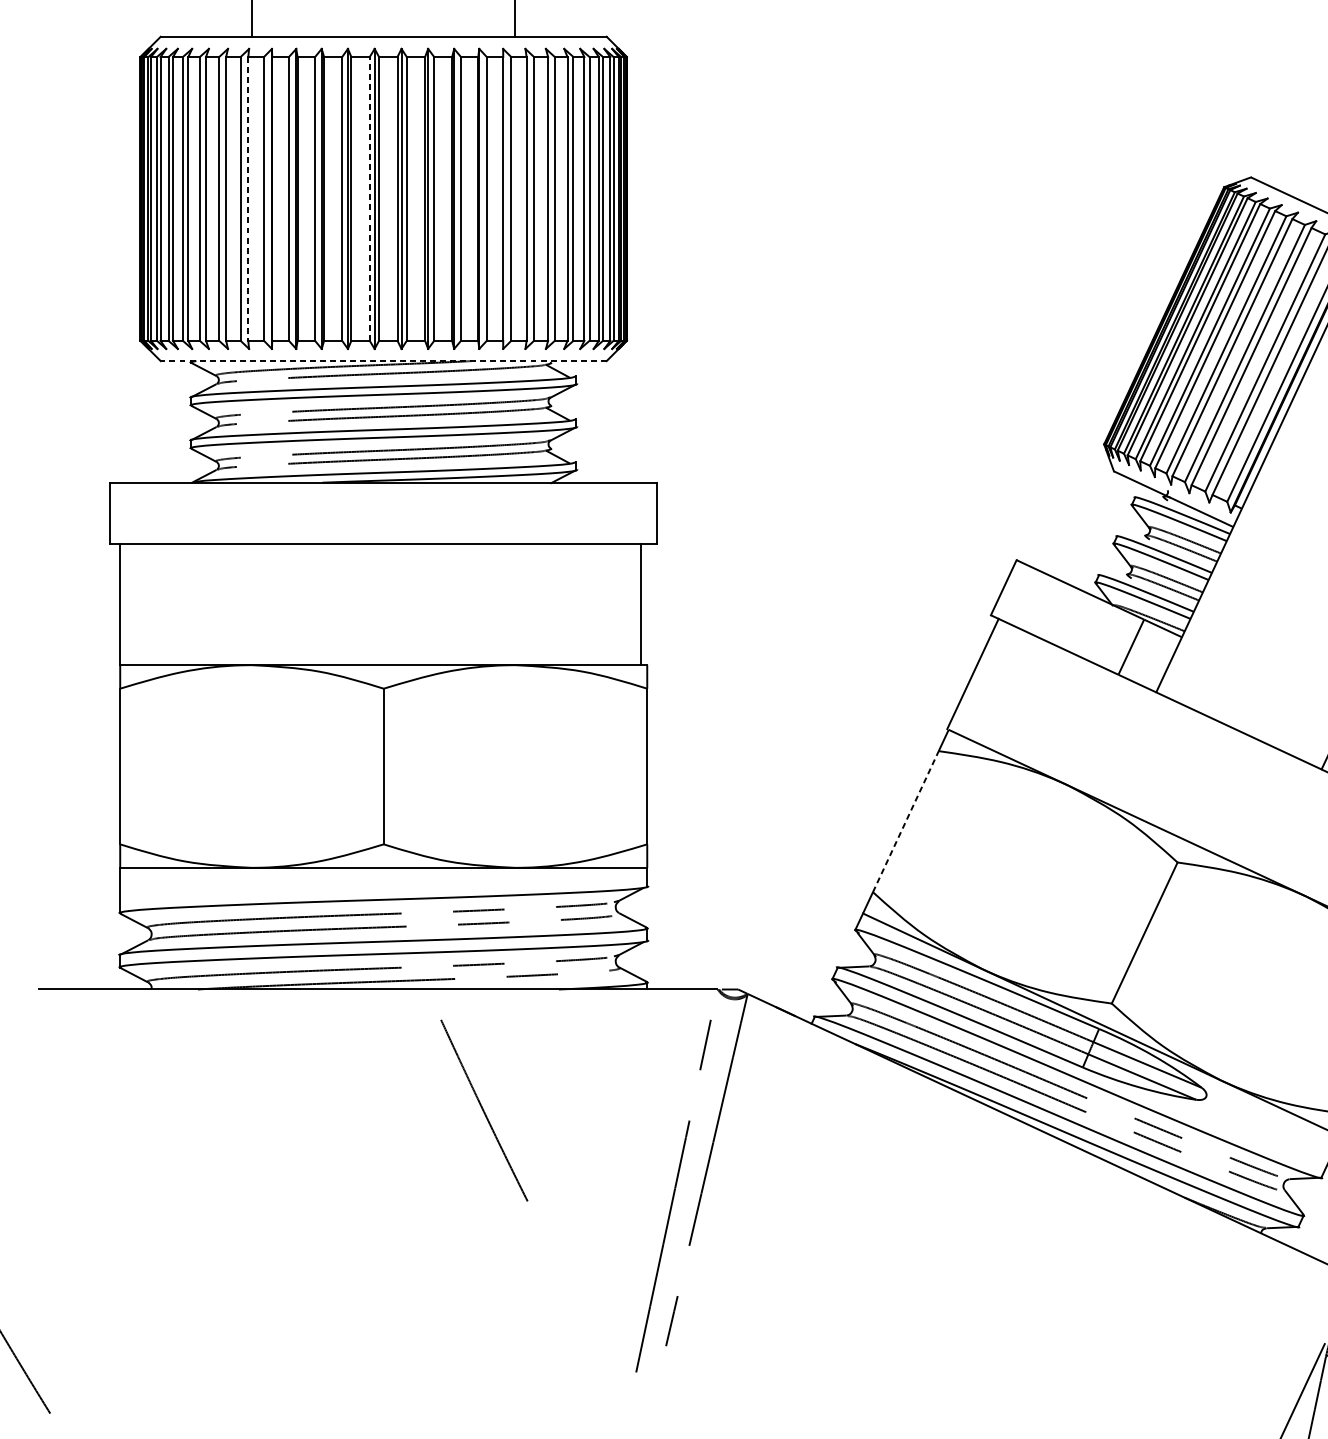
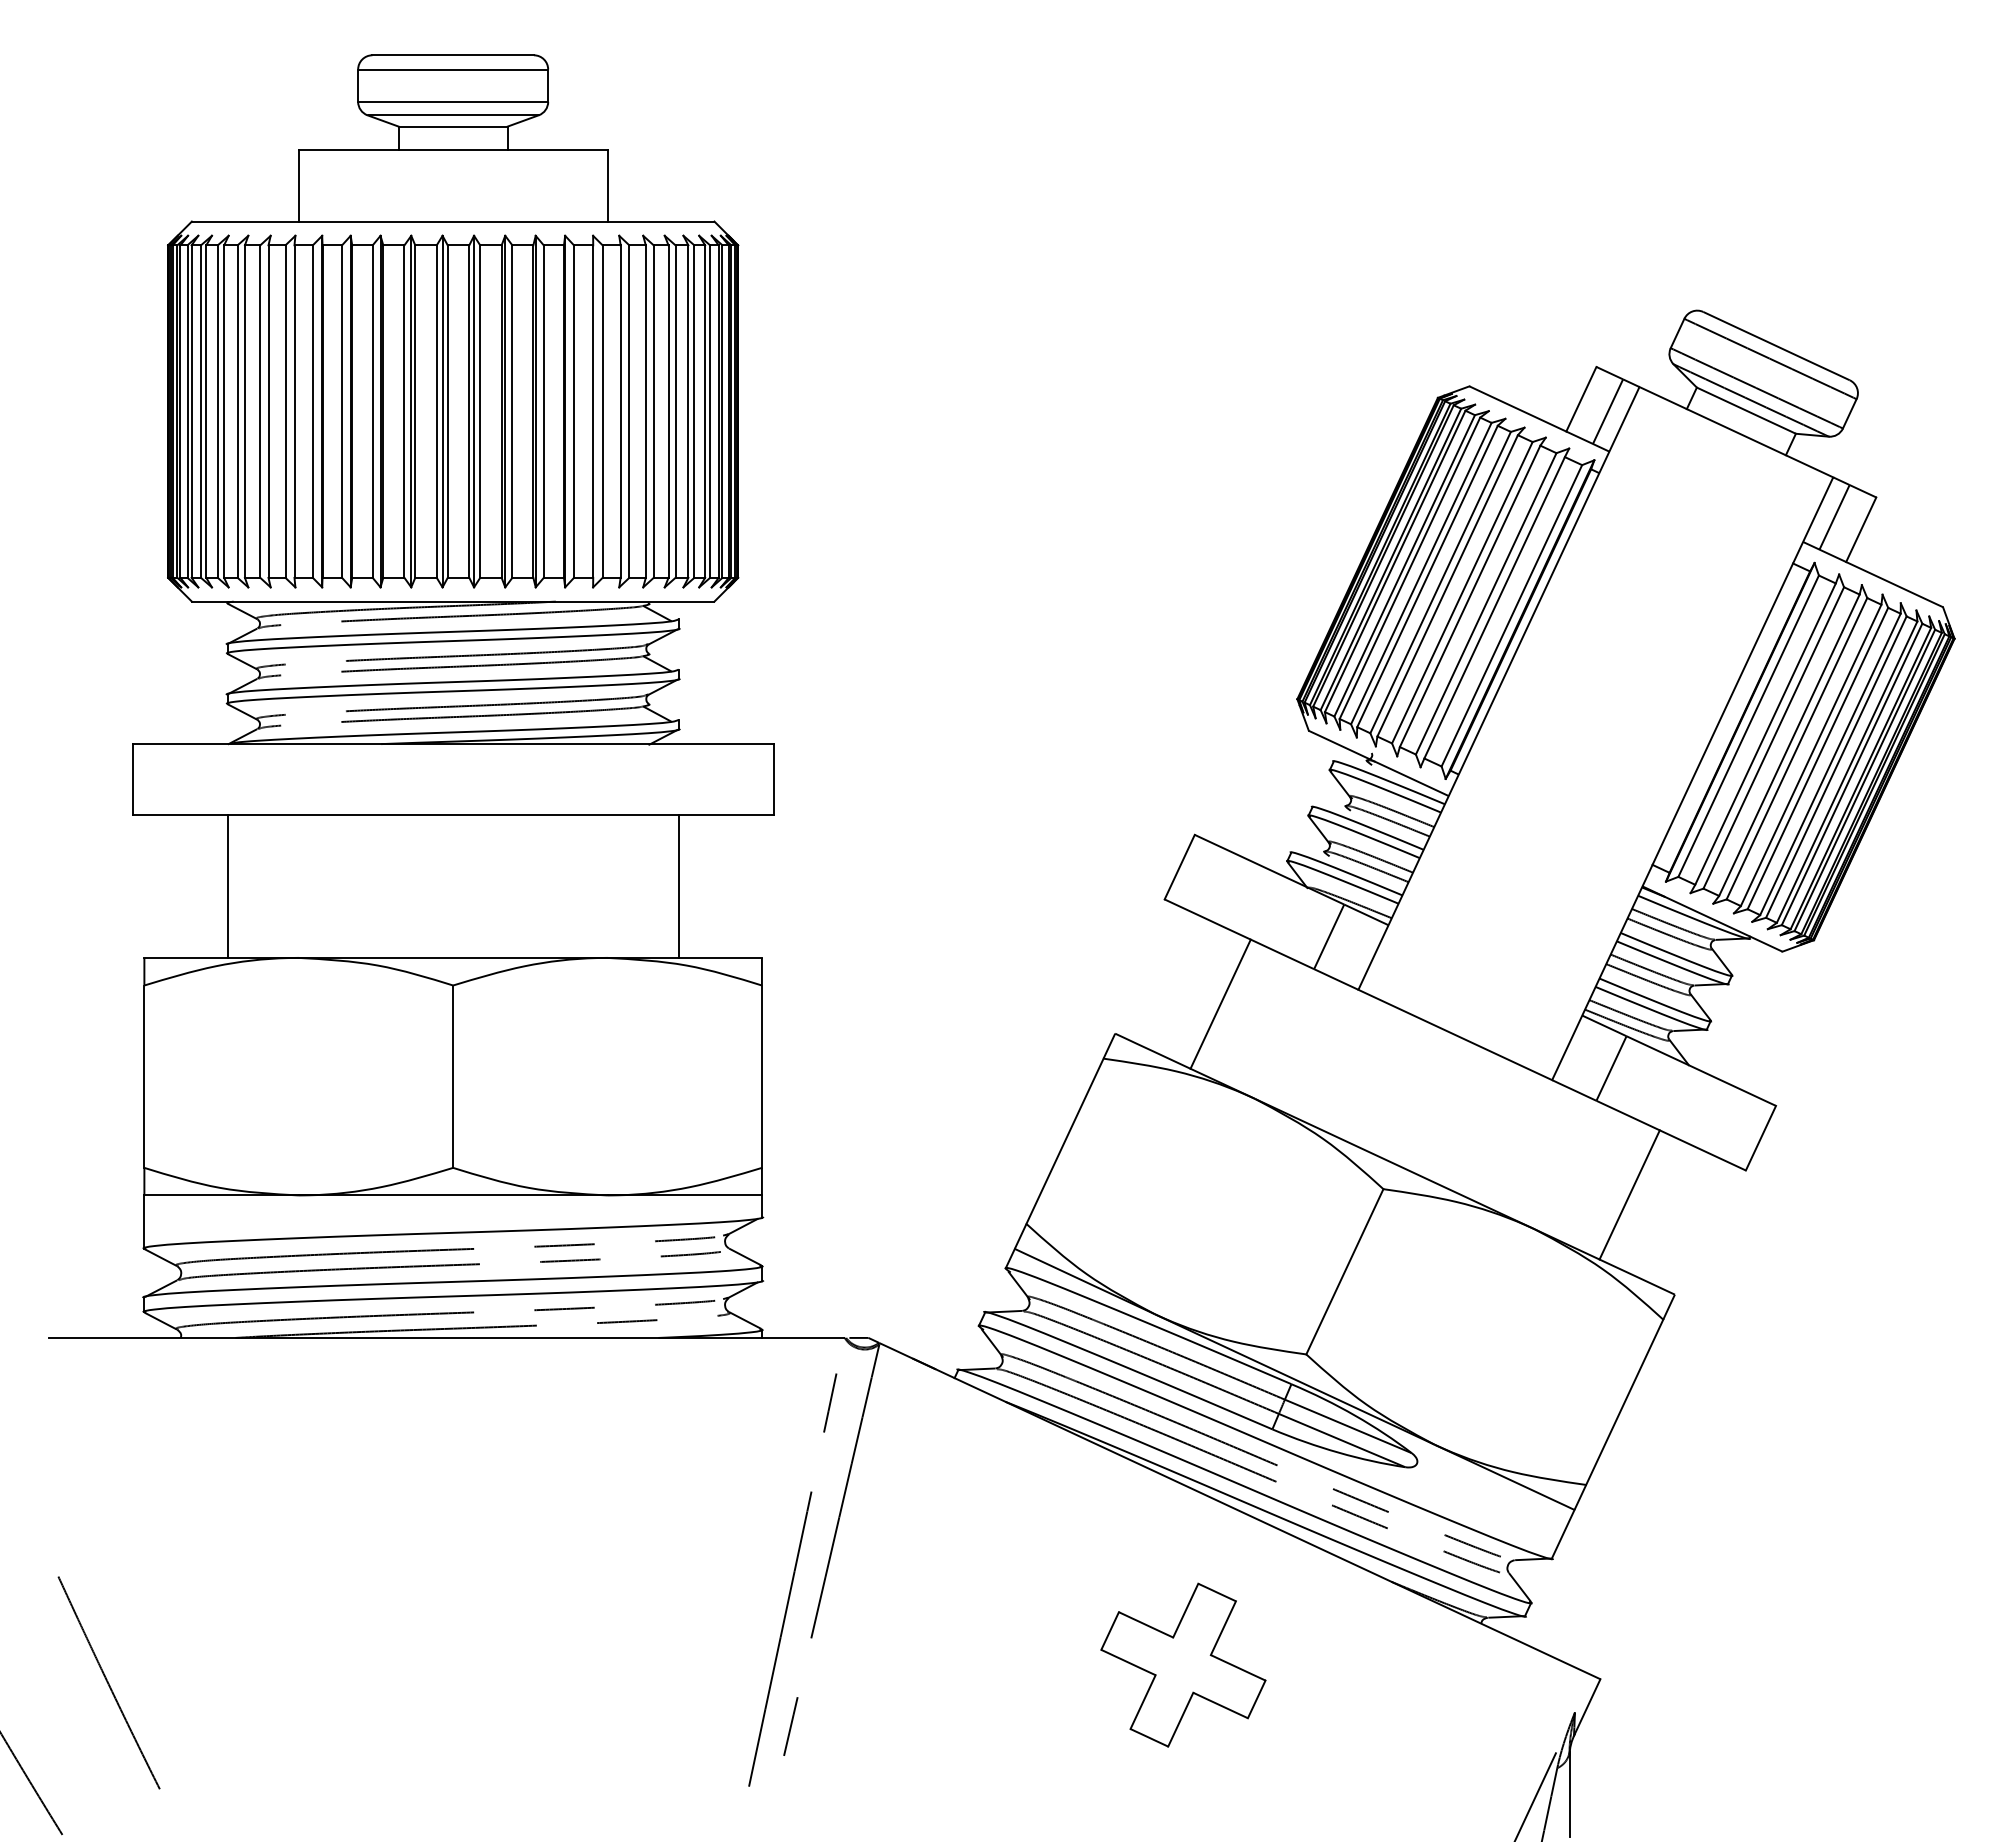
line: (369, 198) -> (436, 411), dashed -> solid
line: (248, 199) -> (294, 412), dashed -> solid
line: (383, 361) -> (452, 601), dashed -> solid
line: (120, 604) -> (227, 886), moved
line: (640, 604) -> (678, 886), moved
line: (972, 673) -> (1220, 1003), moved
line: (906, 820) -> (1065, 1140), dashed -> solid
curve: (483, 1110) -> (108, 1682), moved
part: (1006, 1268) -> (1183, 1664), added

